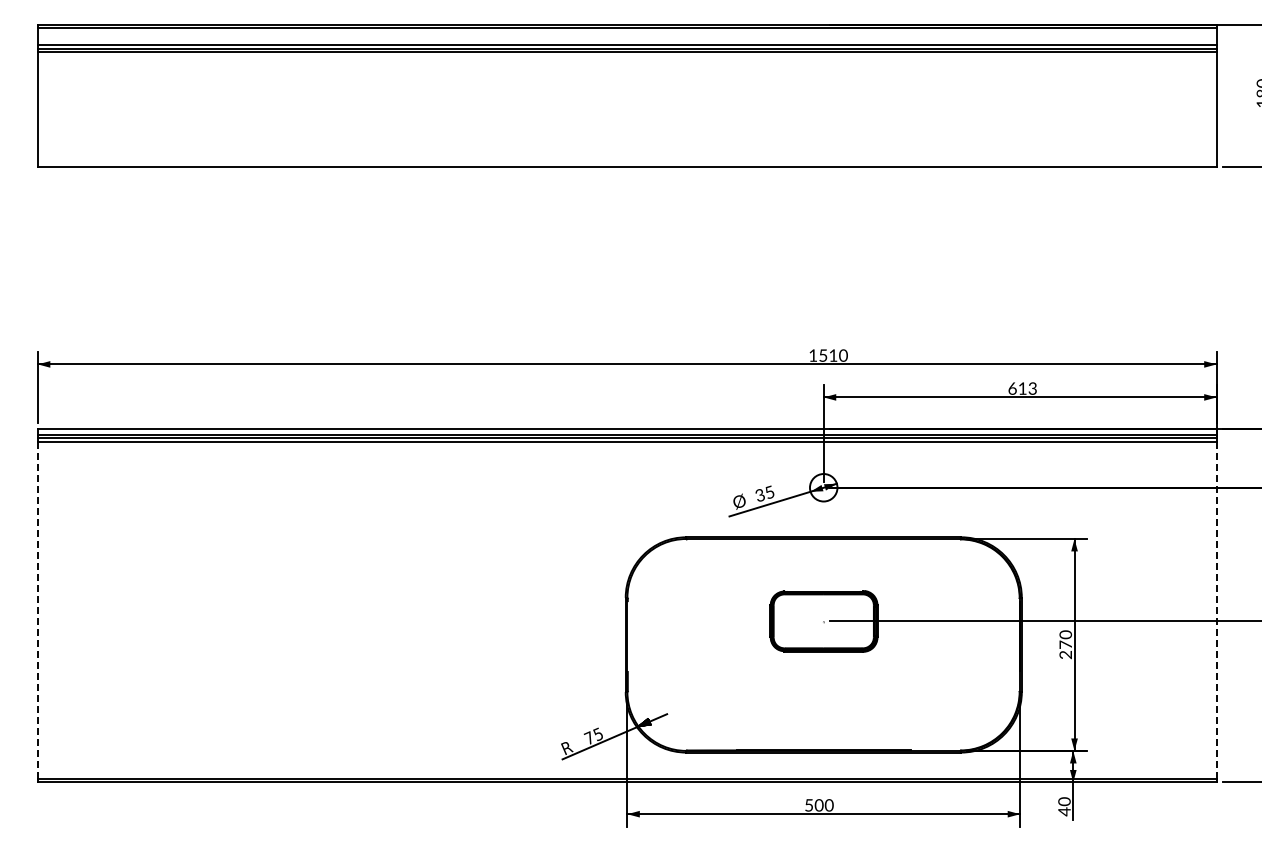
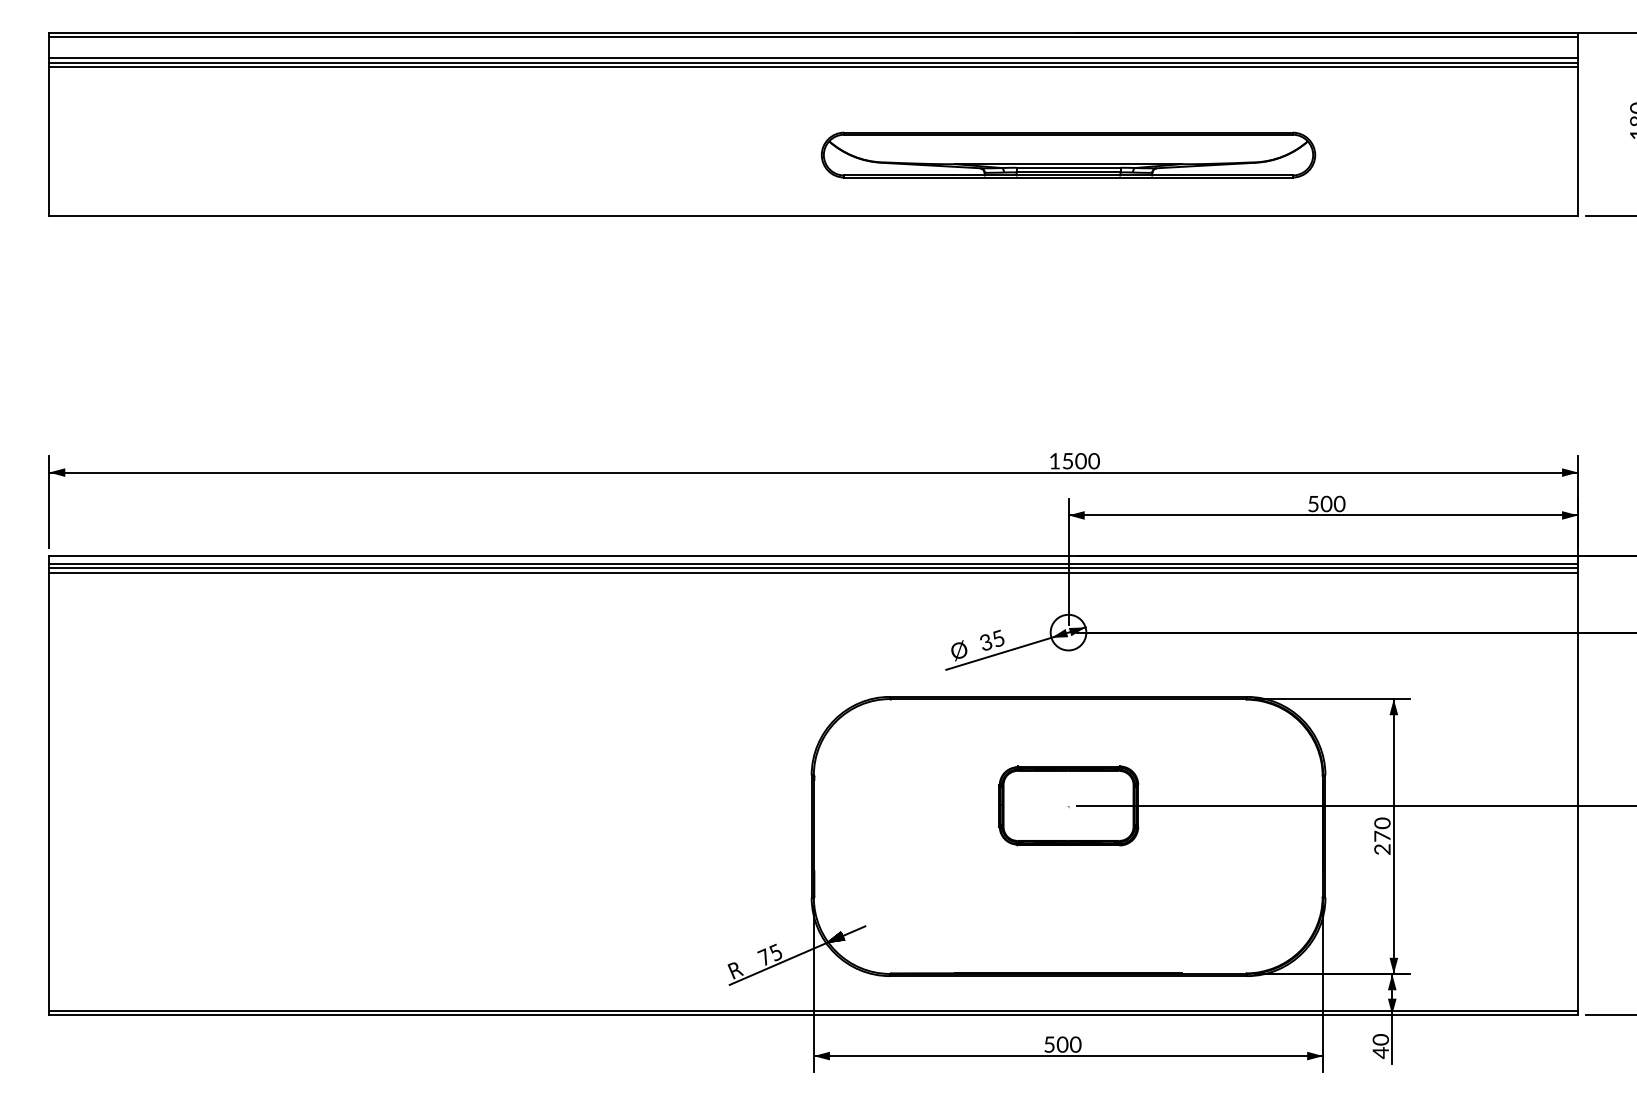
part: (823, 119) -> (1068, 154), added
text: (833, 355) -> (1081, 461), 1510 -> 1500
text: (1022, 388) -> (1326, 503), 613 -> 500
line: (37, 610) -> (48, 791), dashed -> solid
line: (1216, 610) -> (1578, 791), dashed -> solid

